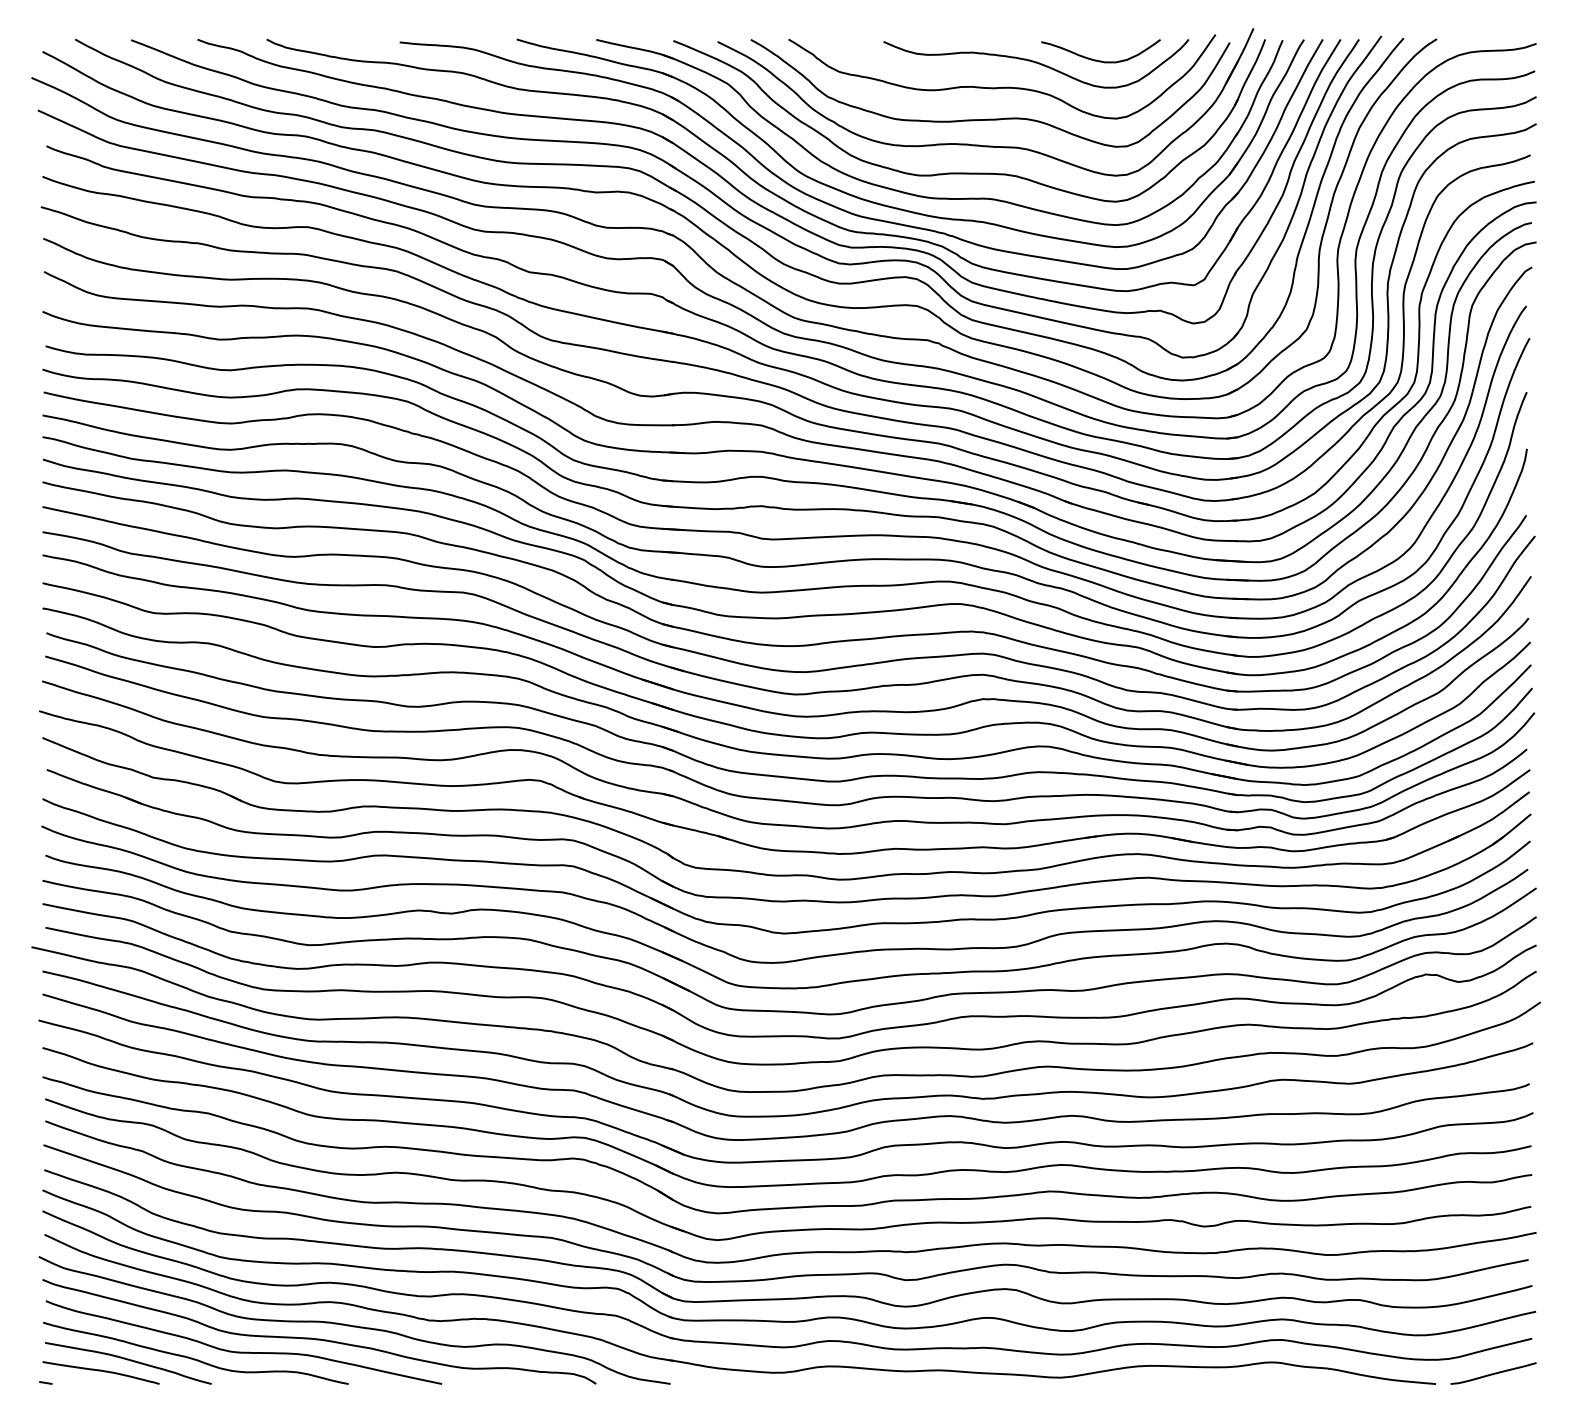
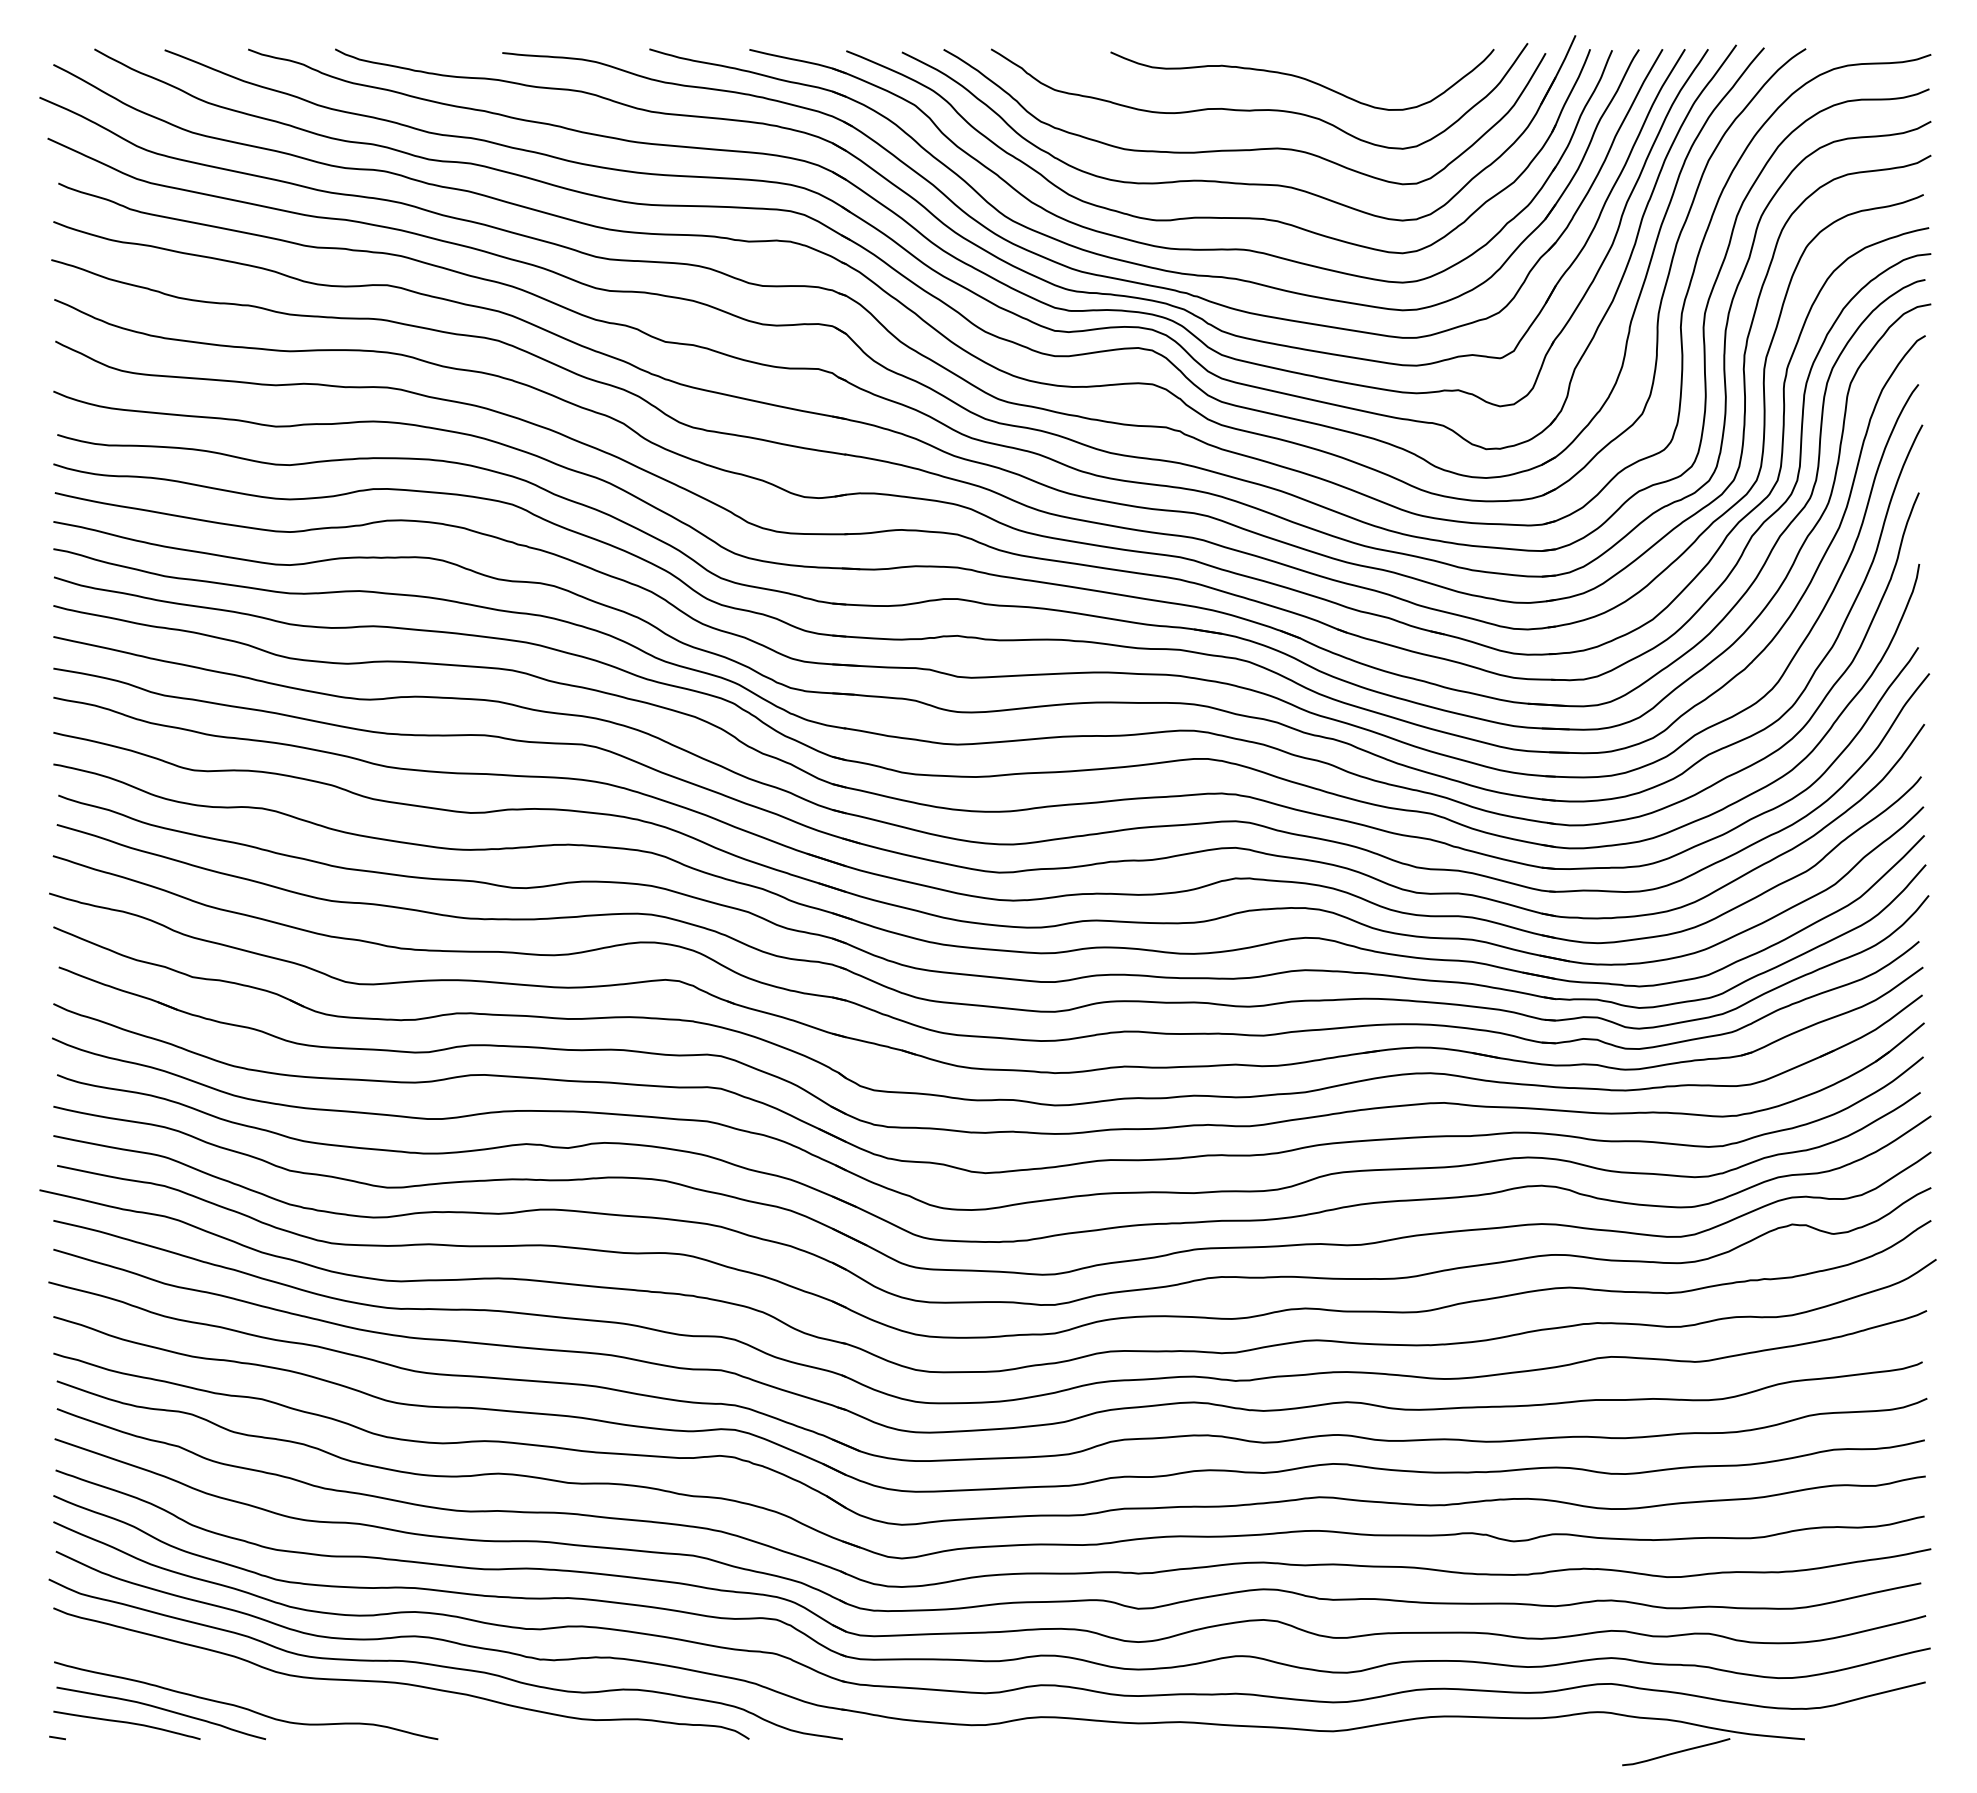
curve: (1099, 60) -> (1381, 75), removed
curve: (239, 1351) -> (301, 1698), removed
curve: (1493, 1373) -> (1676, 1752), moved

